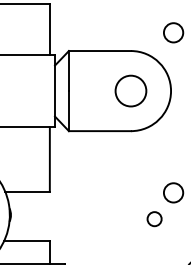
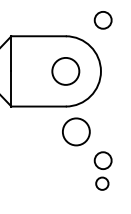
circle: (142, 159) -> (75, 131), added
circle: (154, 219) -> (102, 184), moved

